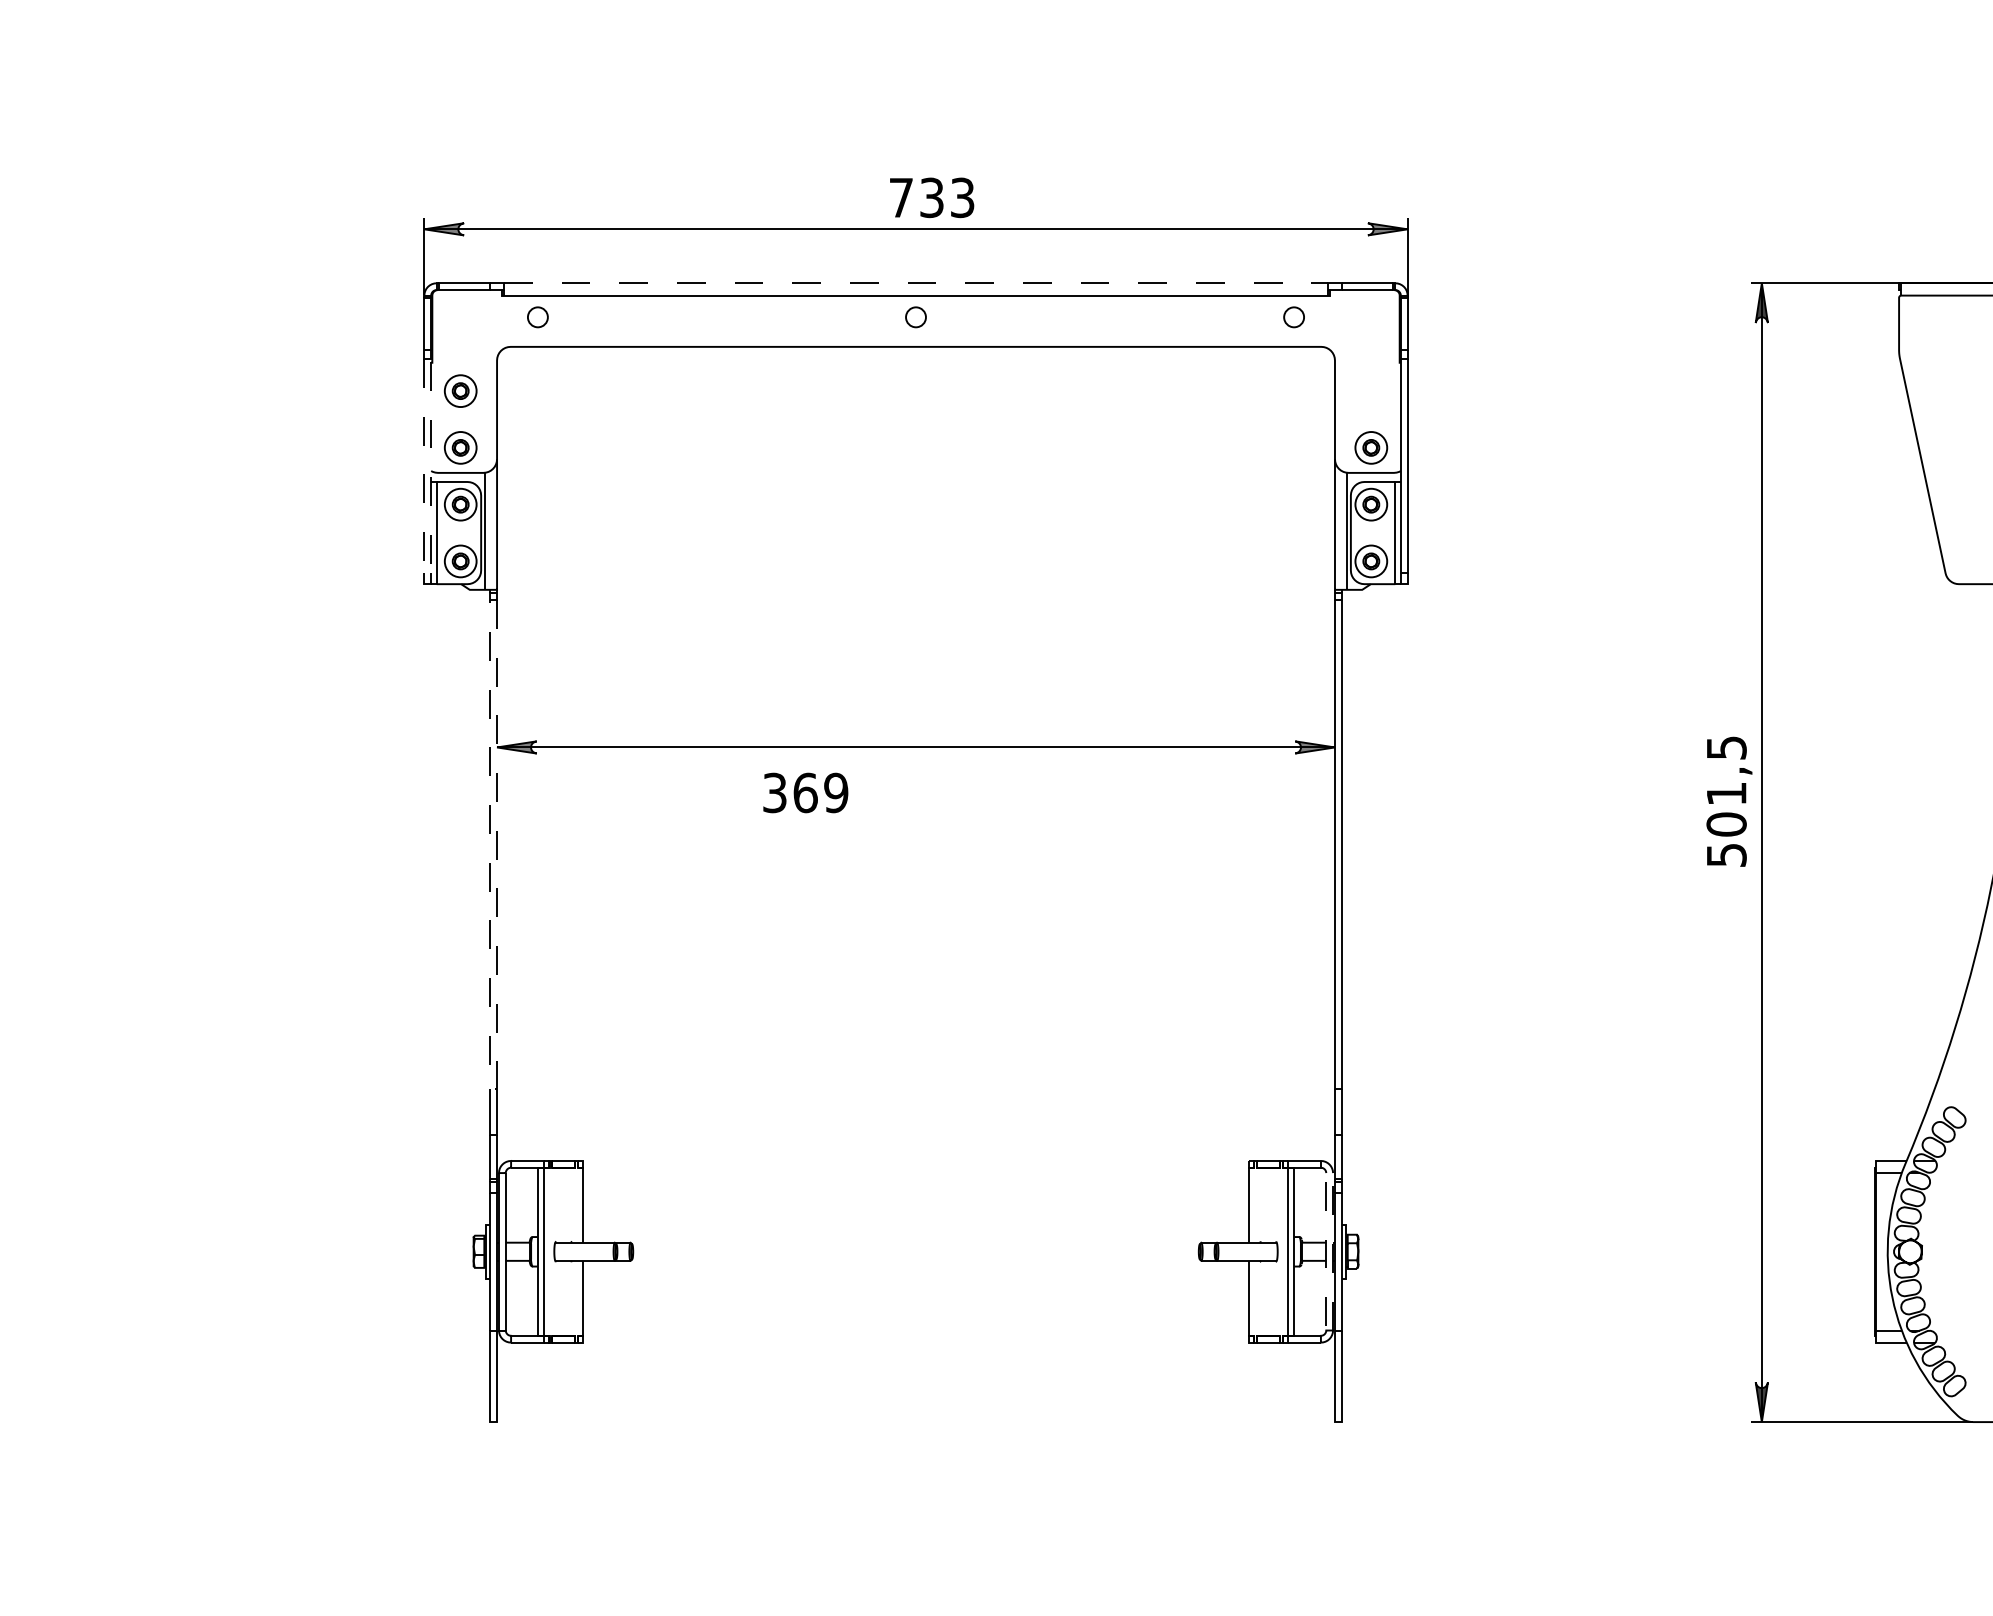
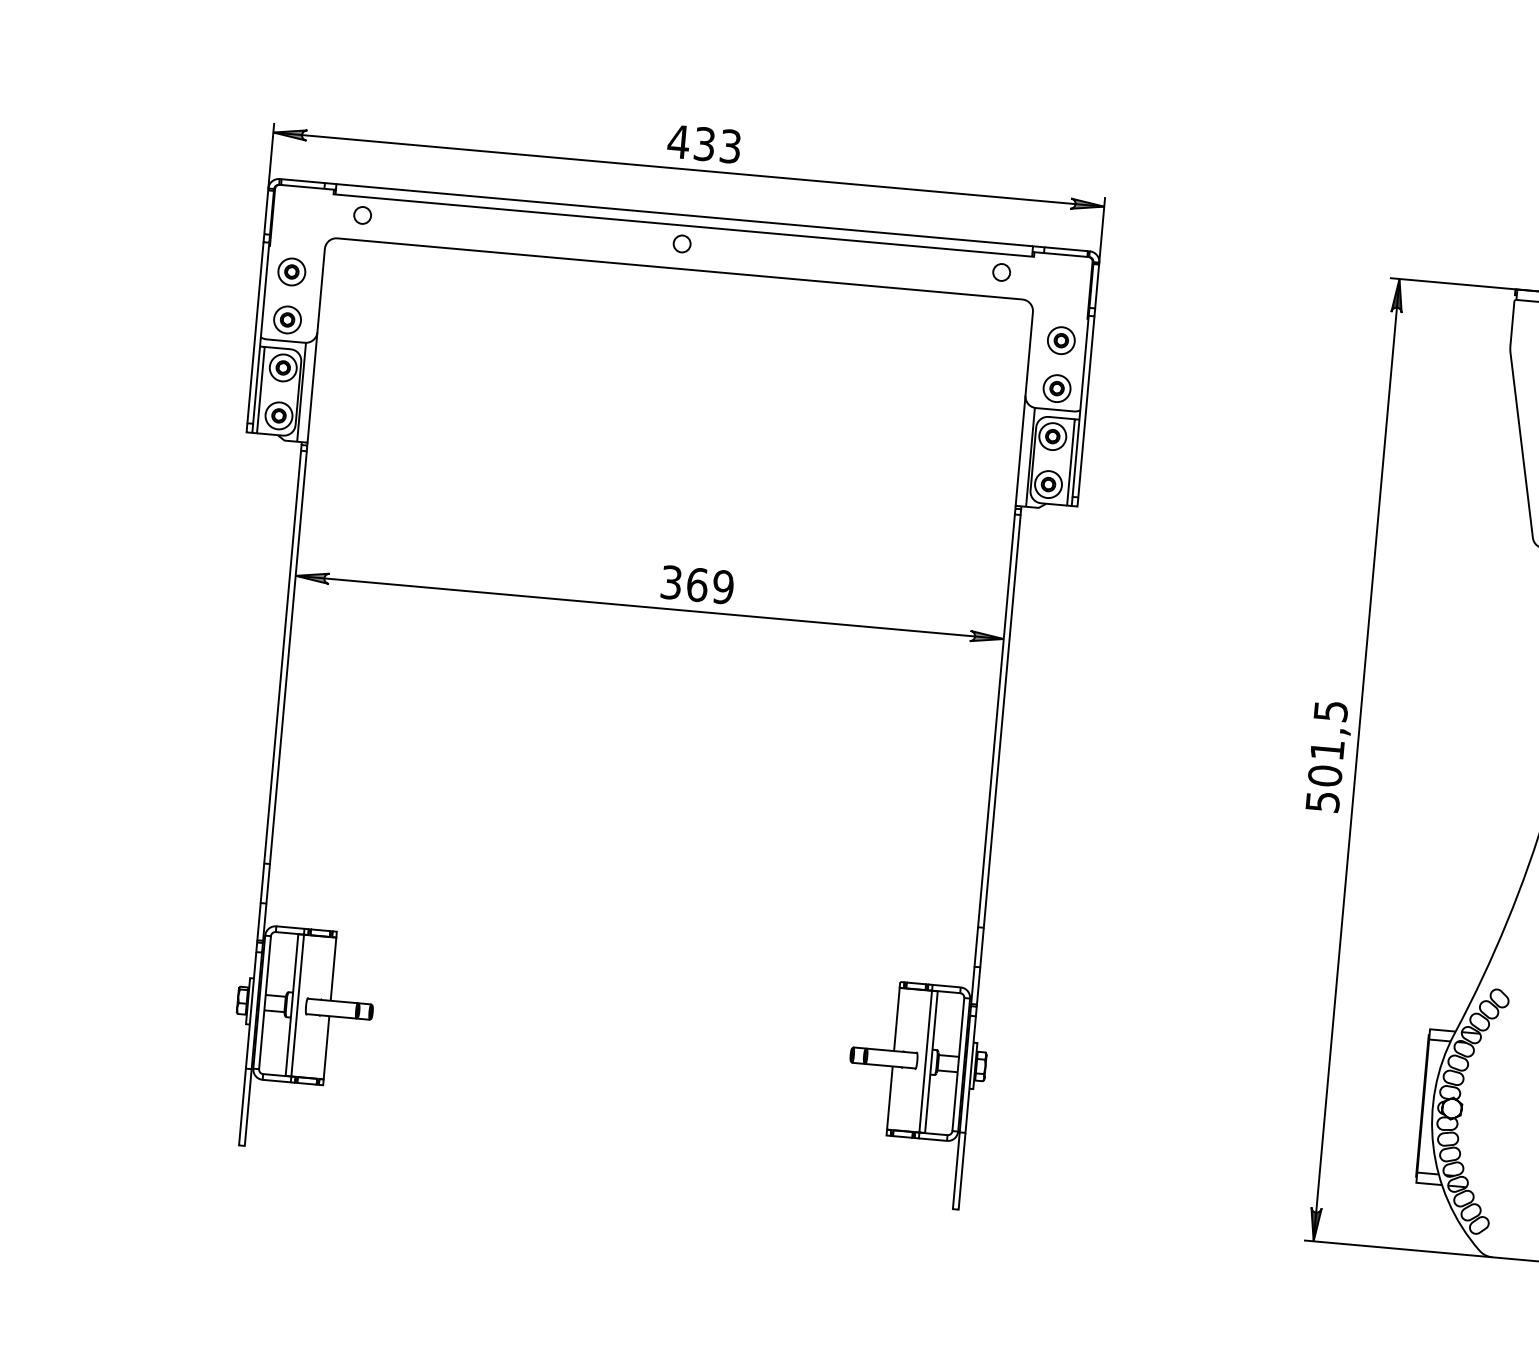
text: (900, 197) -> (678, 141), 733 -> 433
line: (916, 283) -> (685, 215), dashed -> solid
part: (1371, 390) -> (1061, 340), added
line: (428, 573) -> (250, 423), dashed -> solid
text: (805, 792) -> (697, 584), moved
text: (1729, 801) -> (1329, 756), moved
line: (493, 1088) -> (266, 863), dashed -> solid
line: (1329, 1173) -> (967, 998), dashed -> solid

